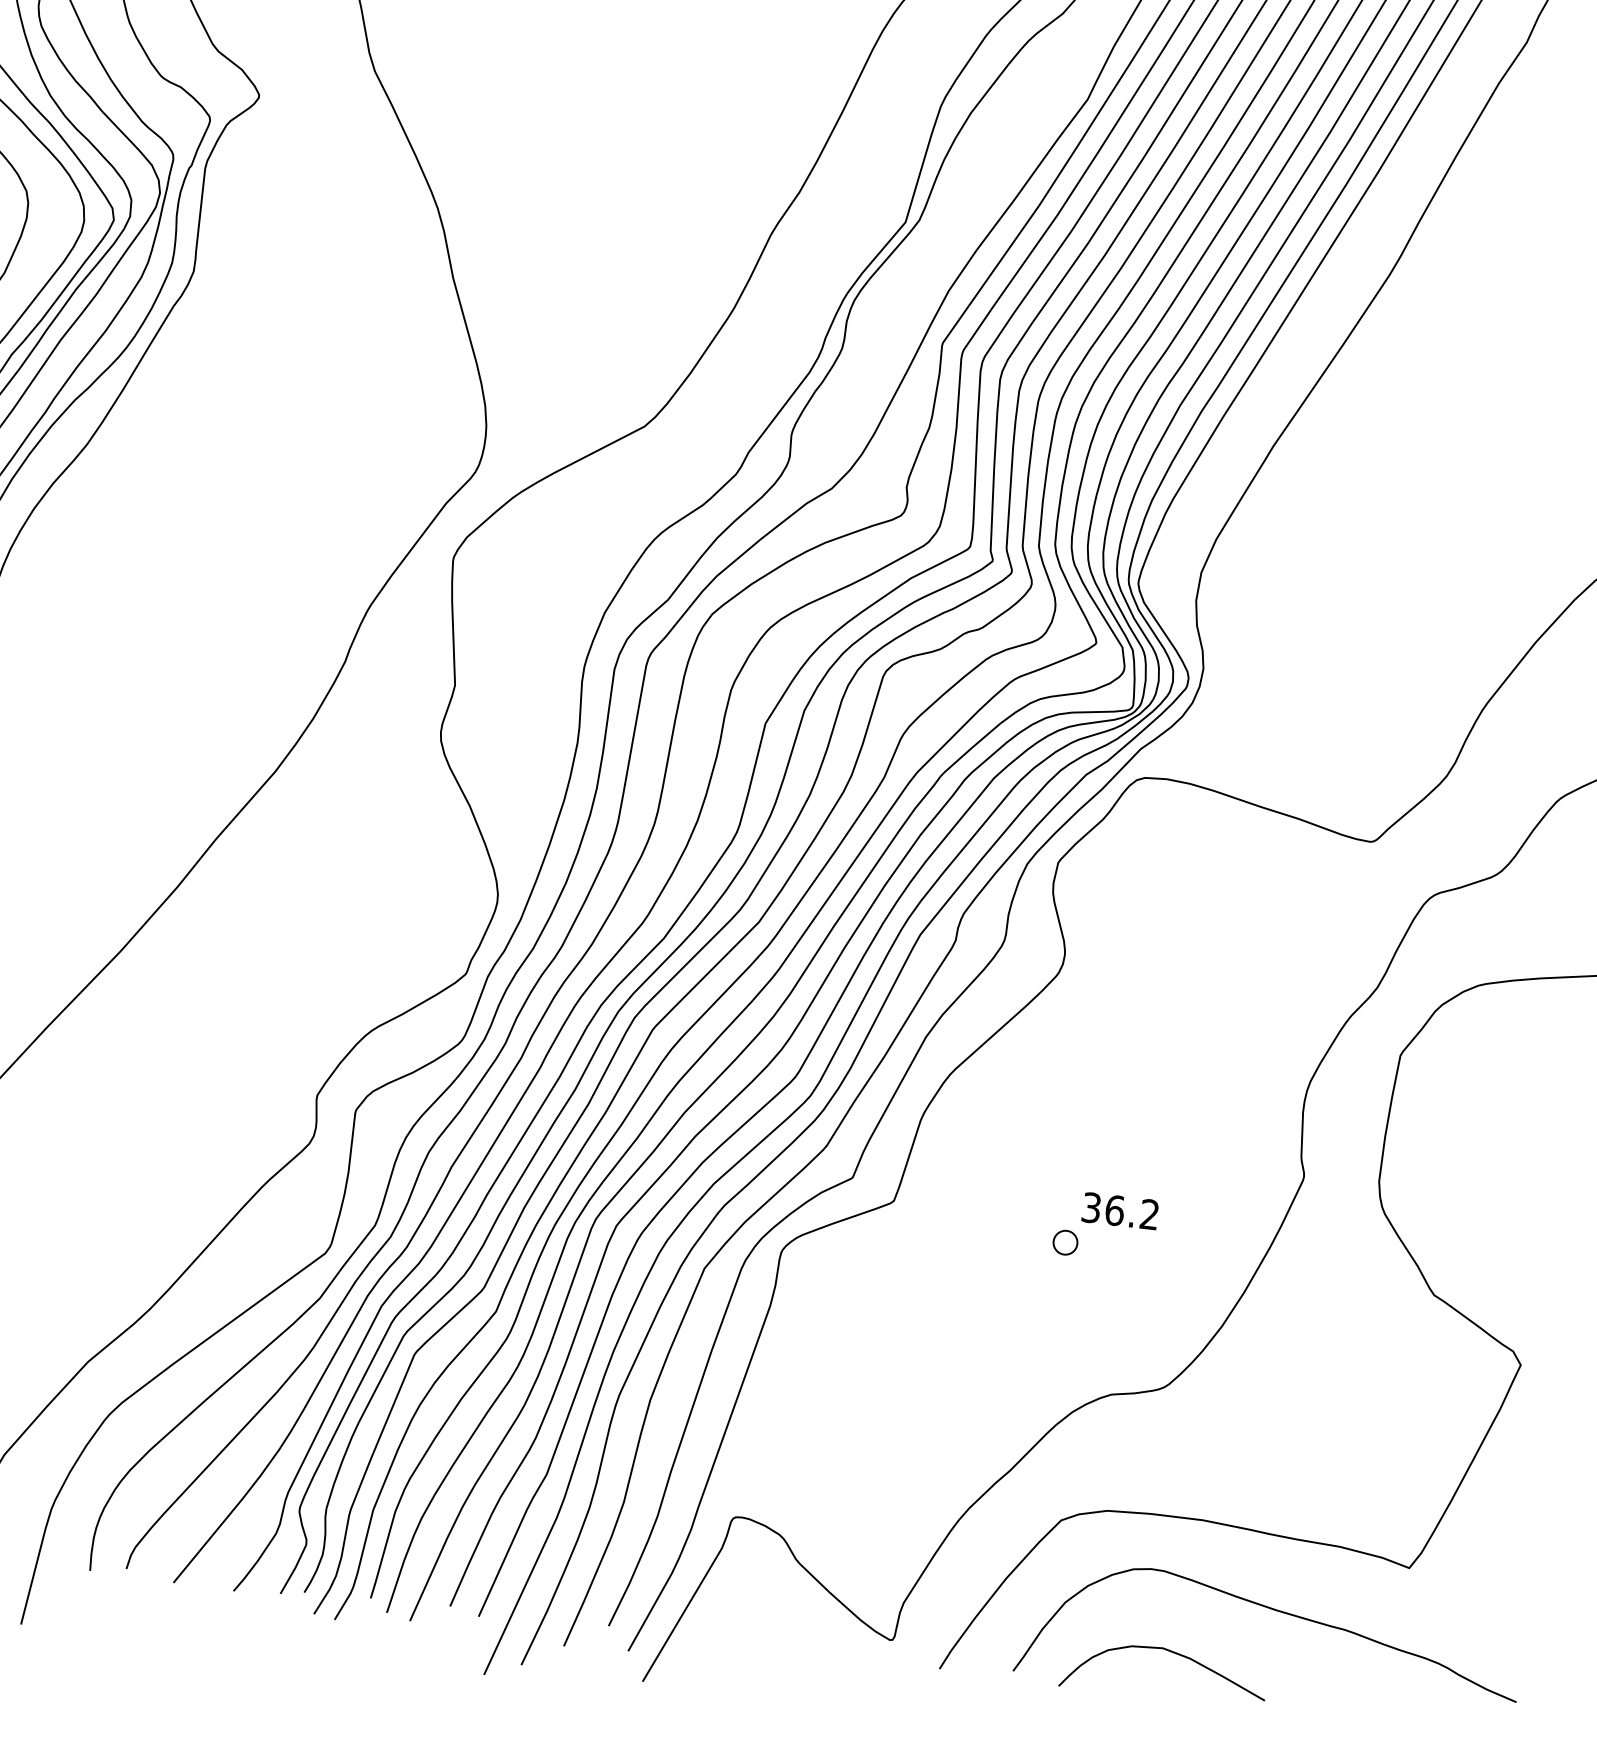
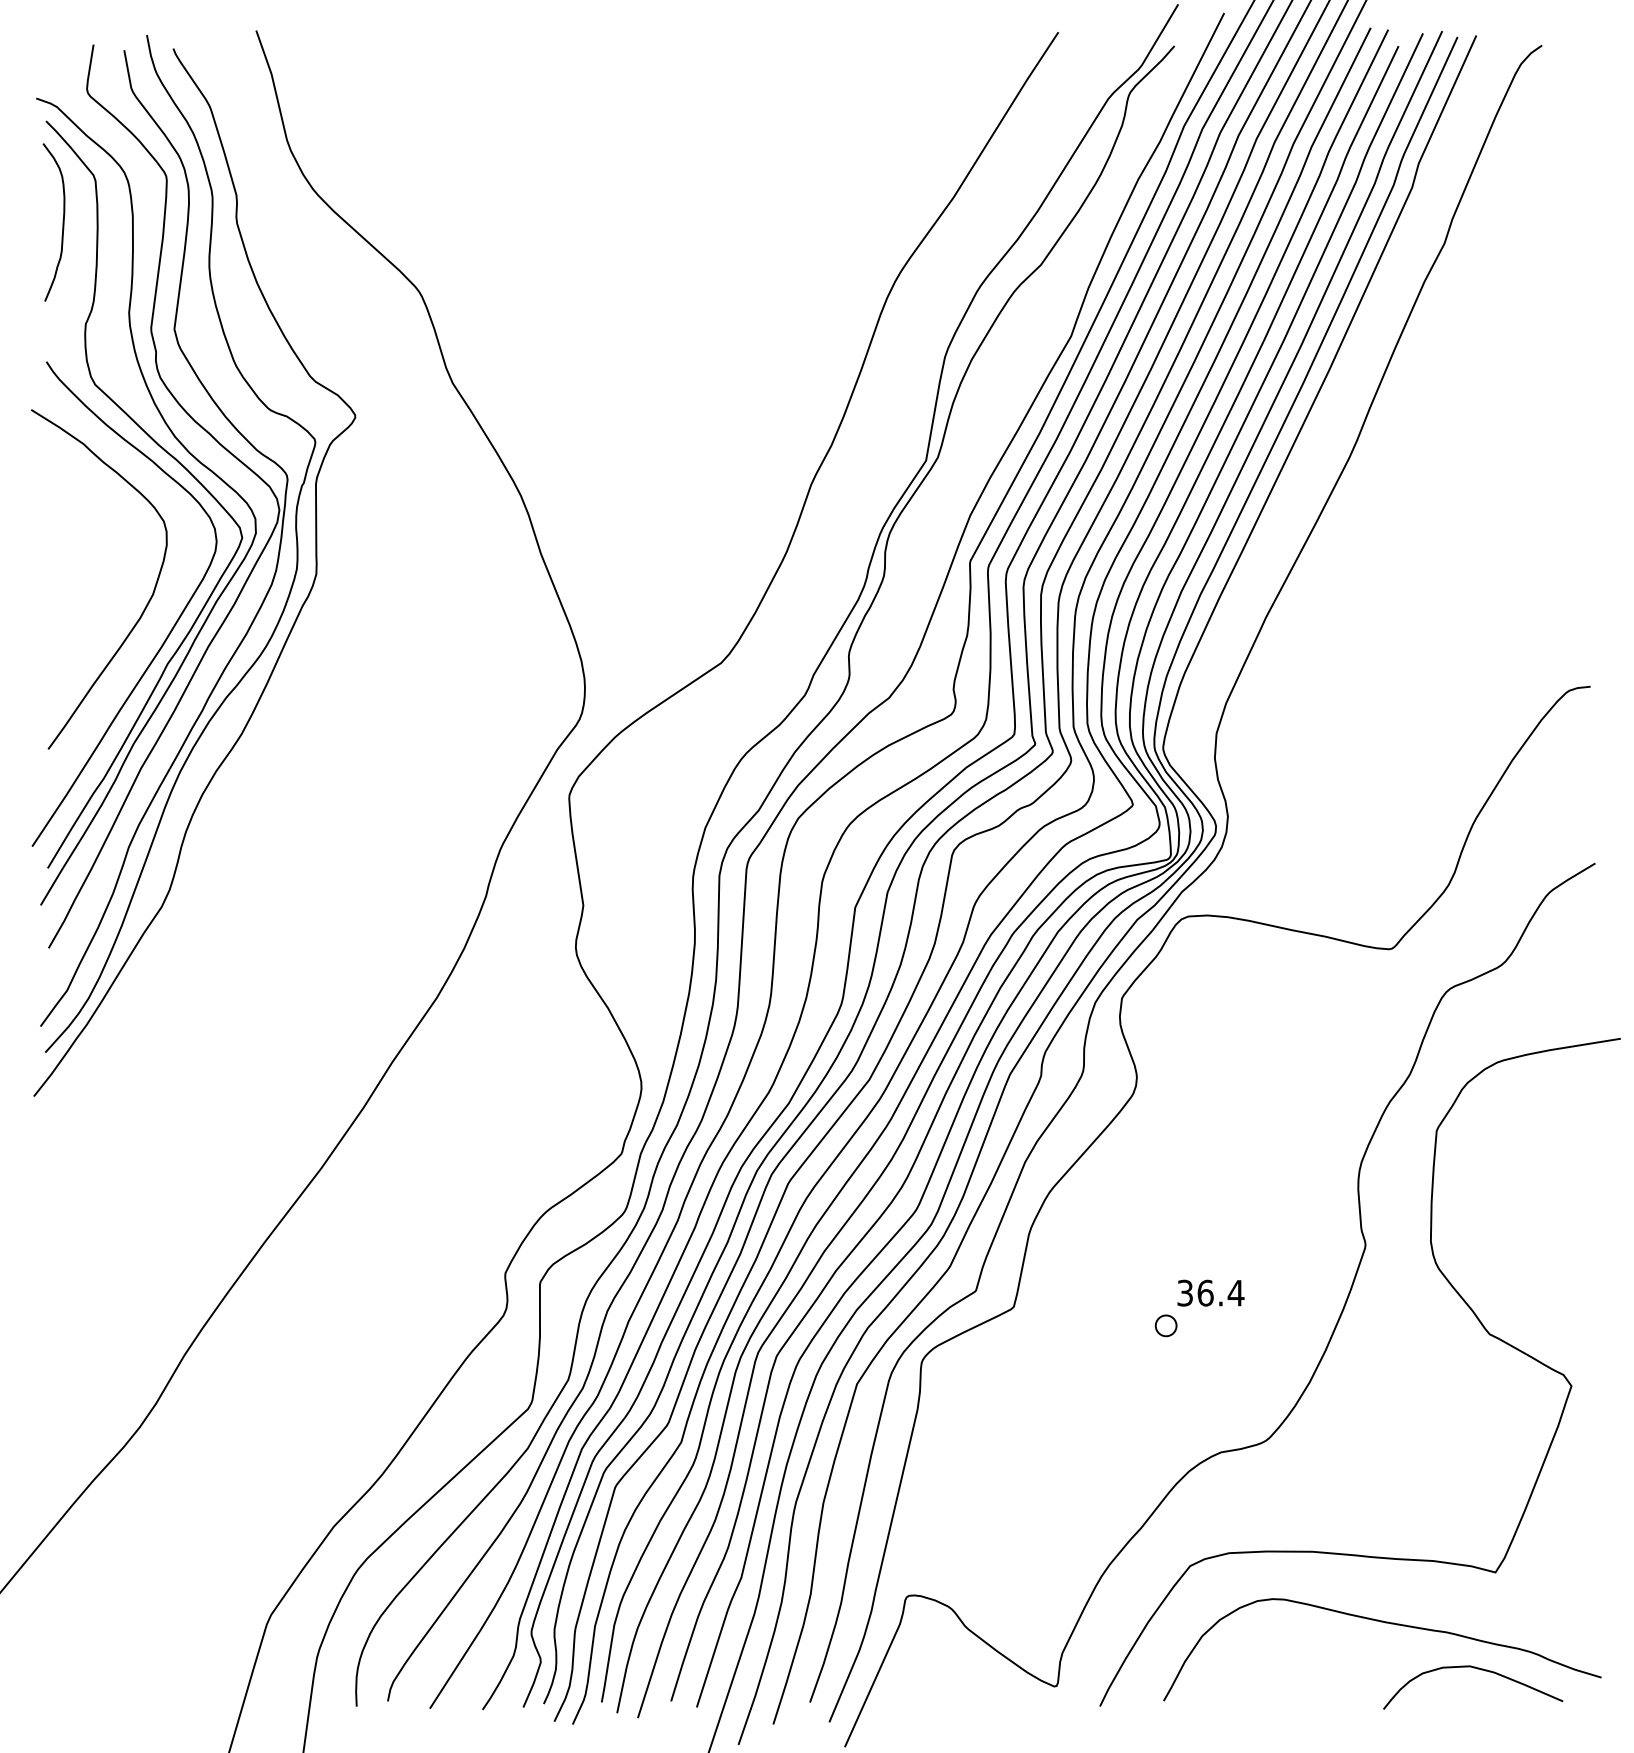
text: (1149, 1213) -> (1235, 1292), 36.2 -> 36.4
curve: (1171, 1652) -> (1477, 1669), moved

